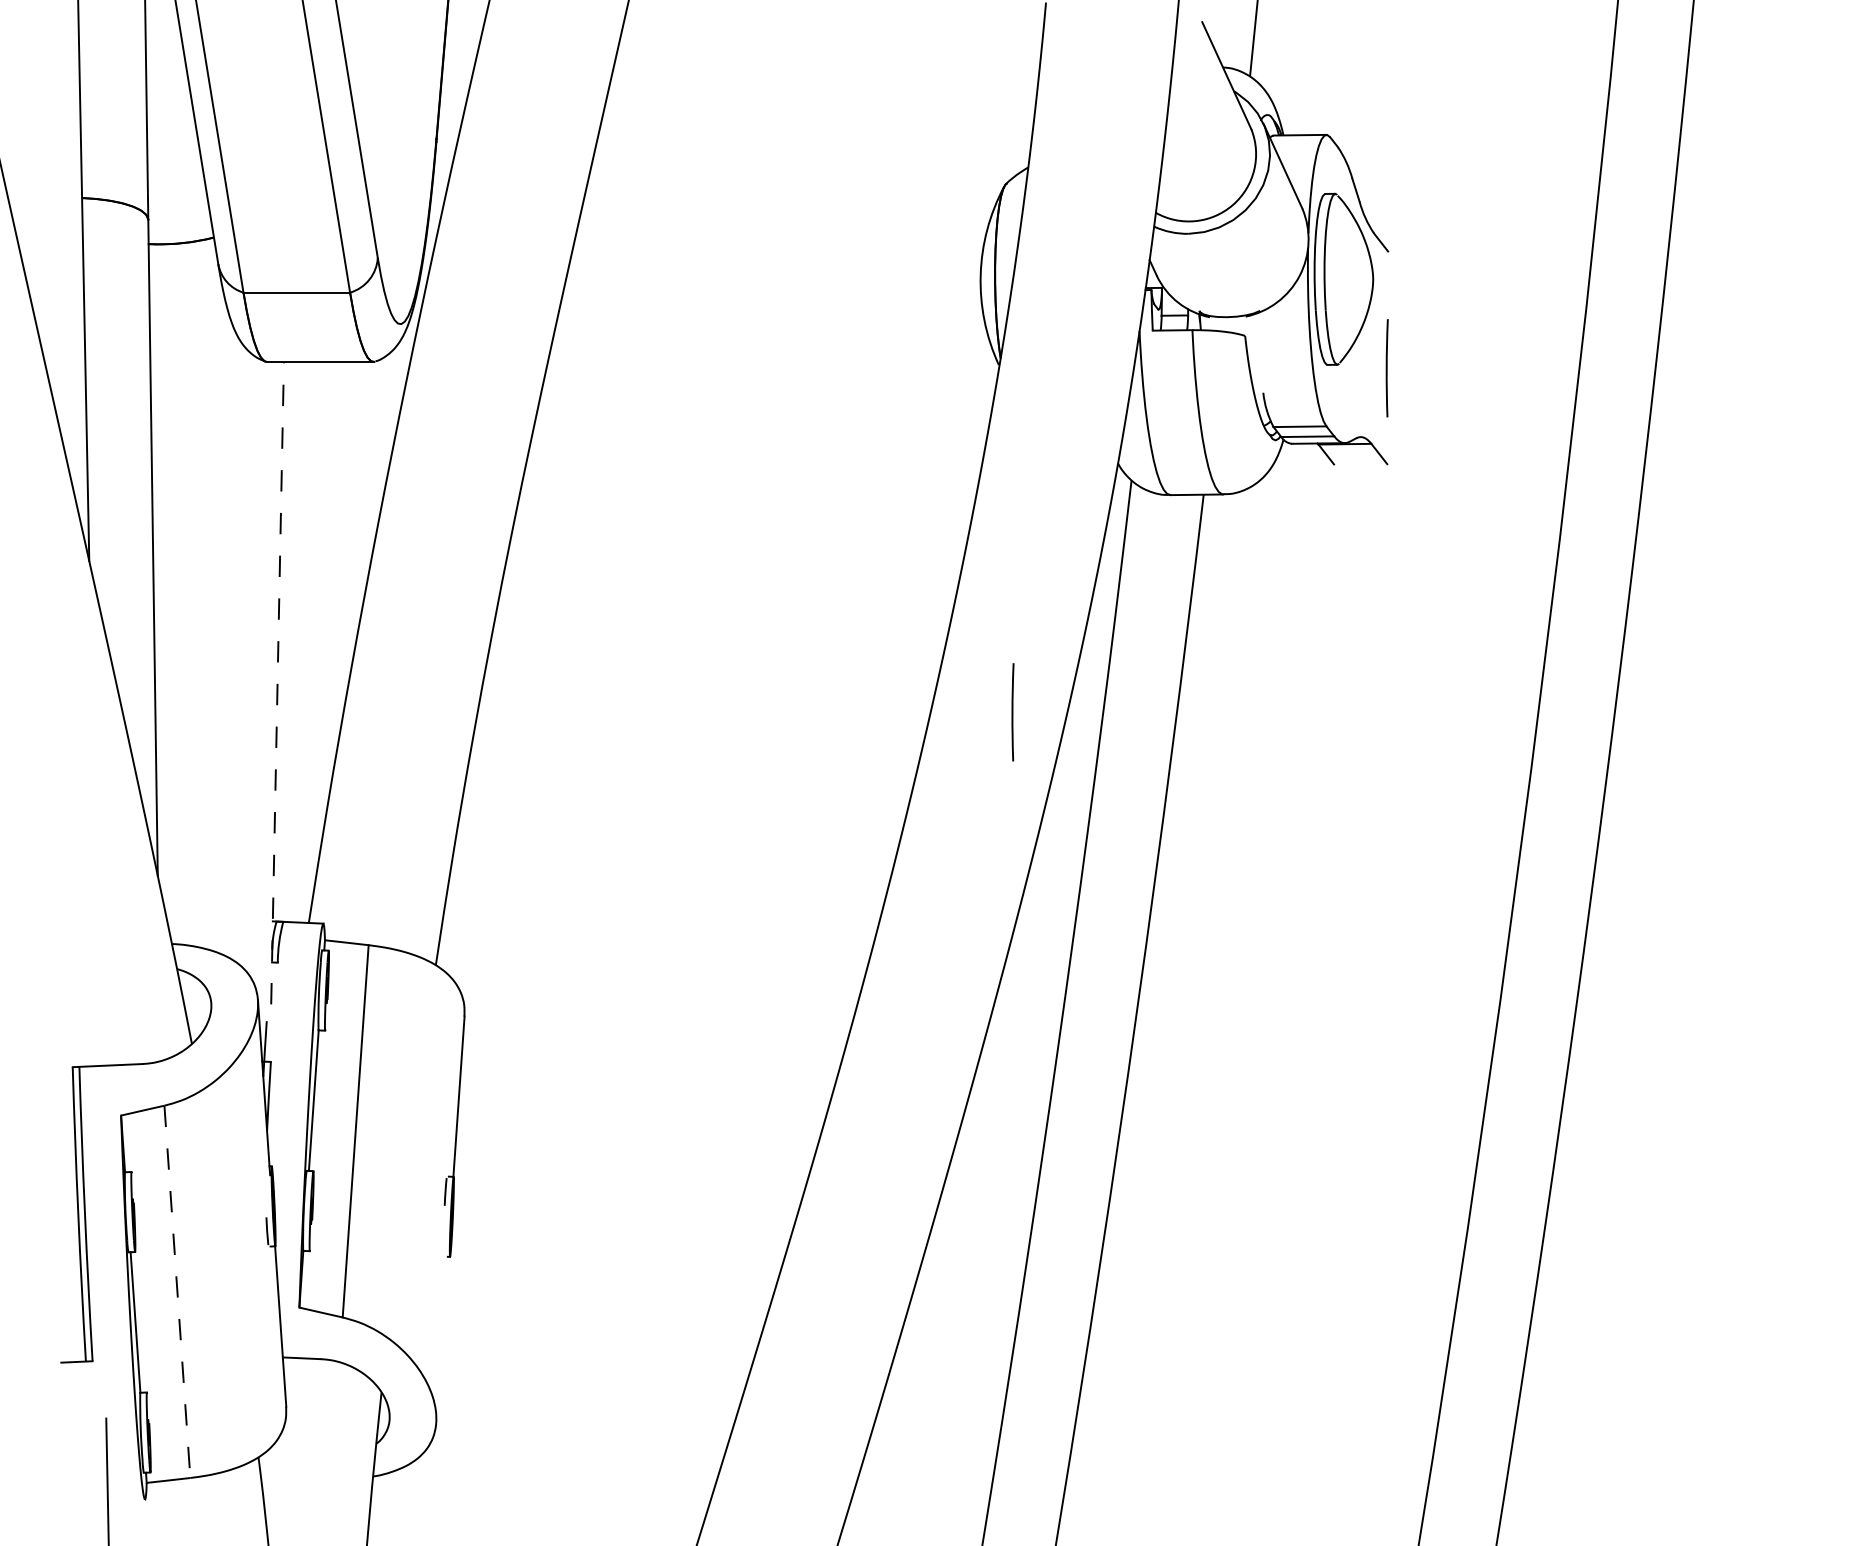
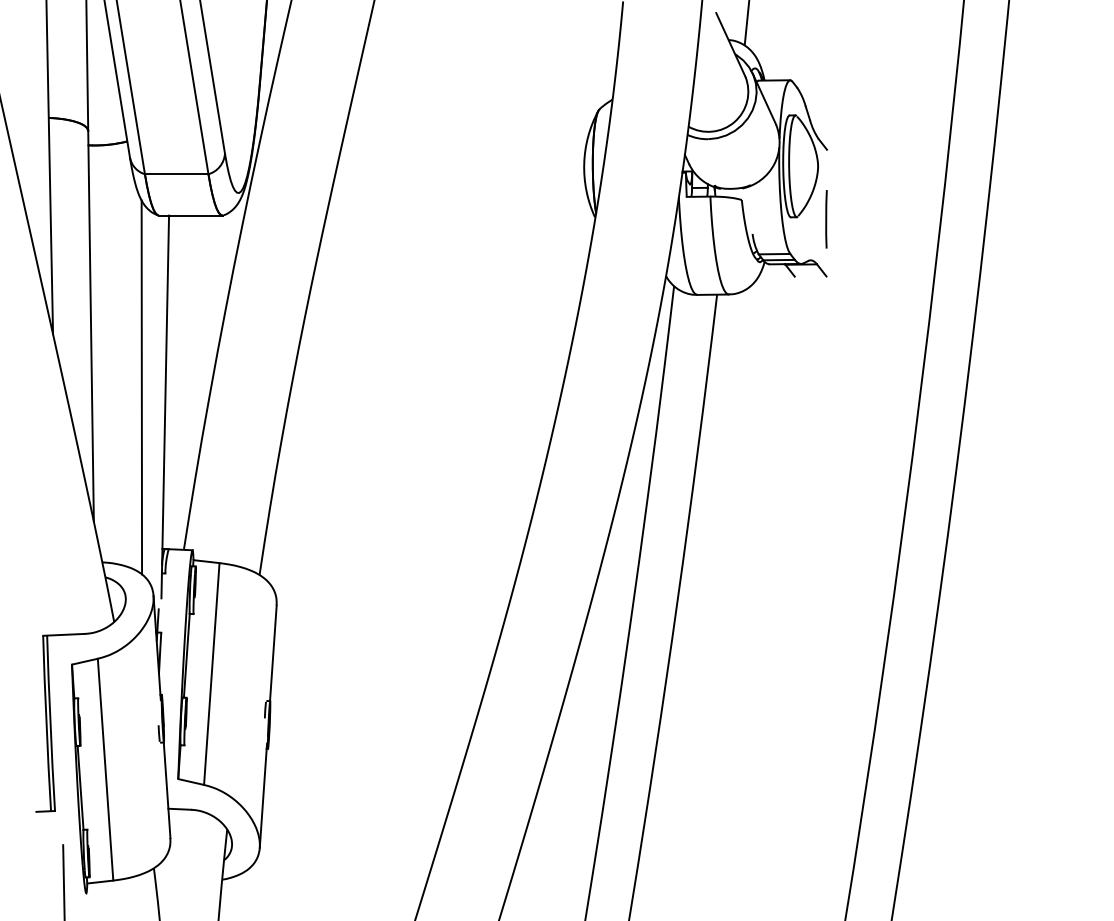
line: (237, 650) -> (141, 387), added
line: (277, 682) -> (165, 406), dashed -> solid
line: (1013, 712) -> (603, 424), removed
line: (177, 1293) -> (105, 770), dashed -> solid
line: (442, 1335) -> (263, 795), added

